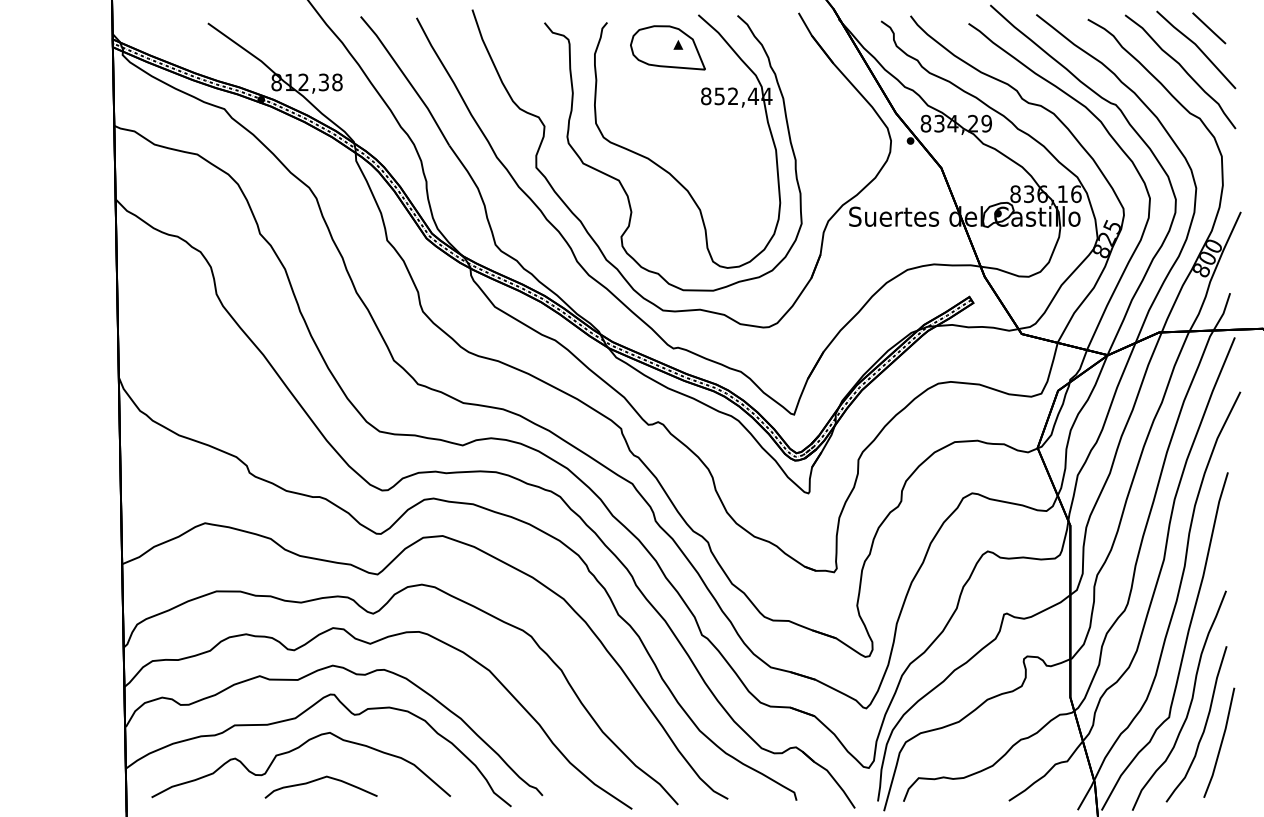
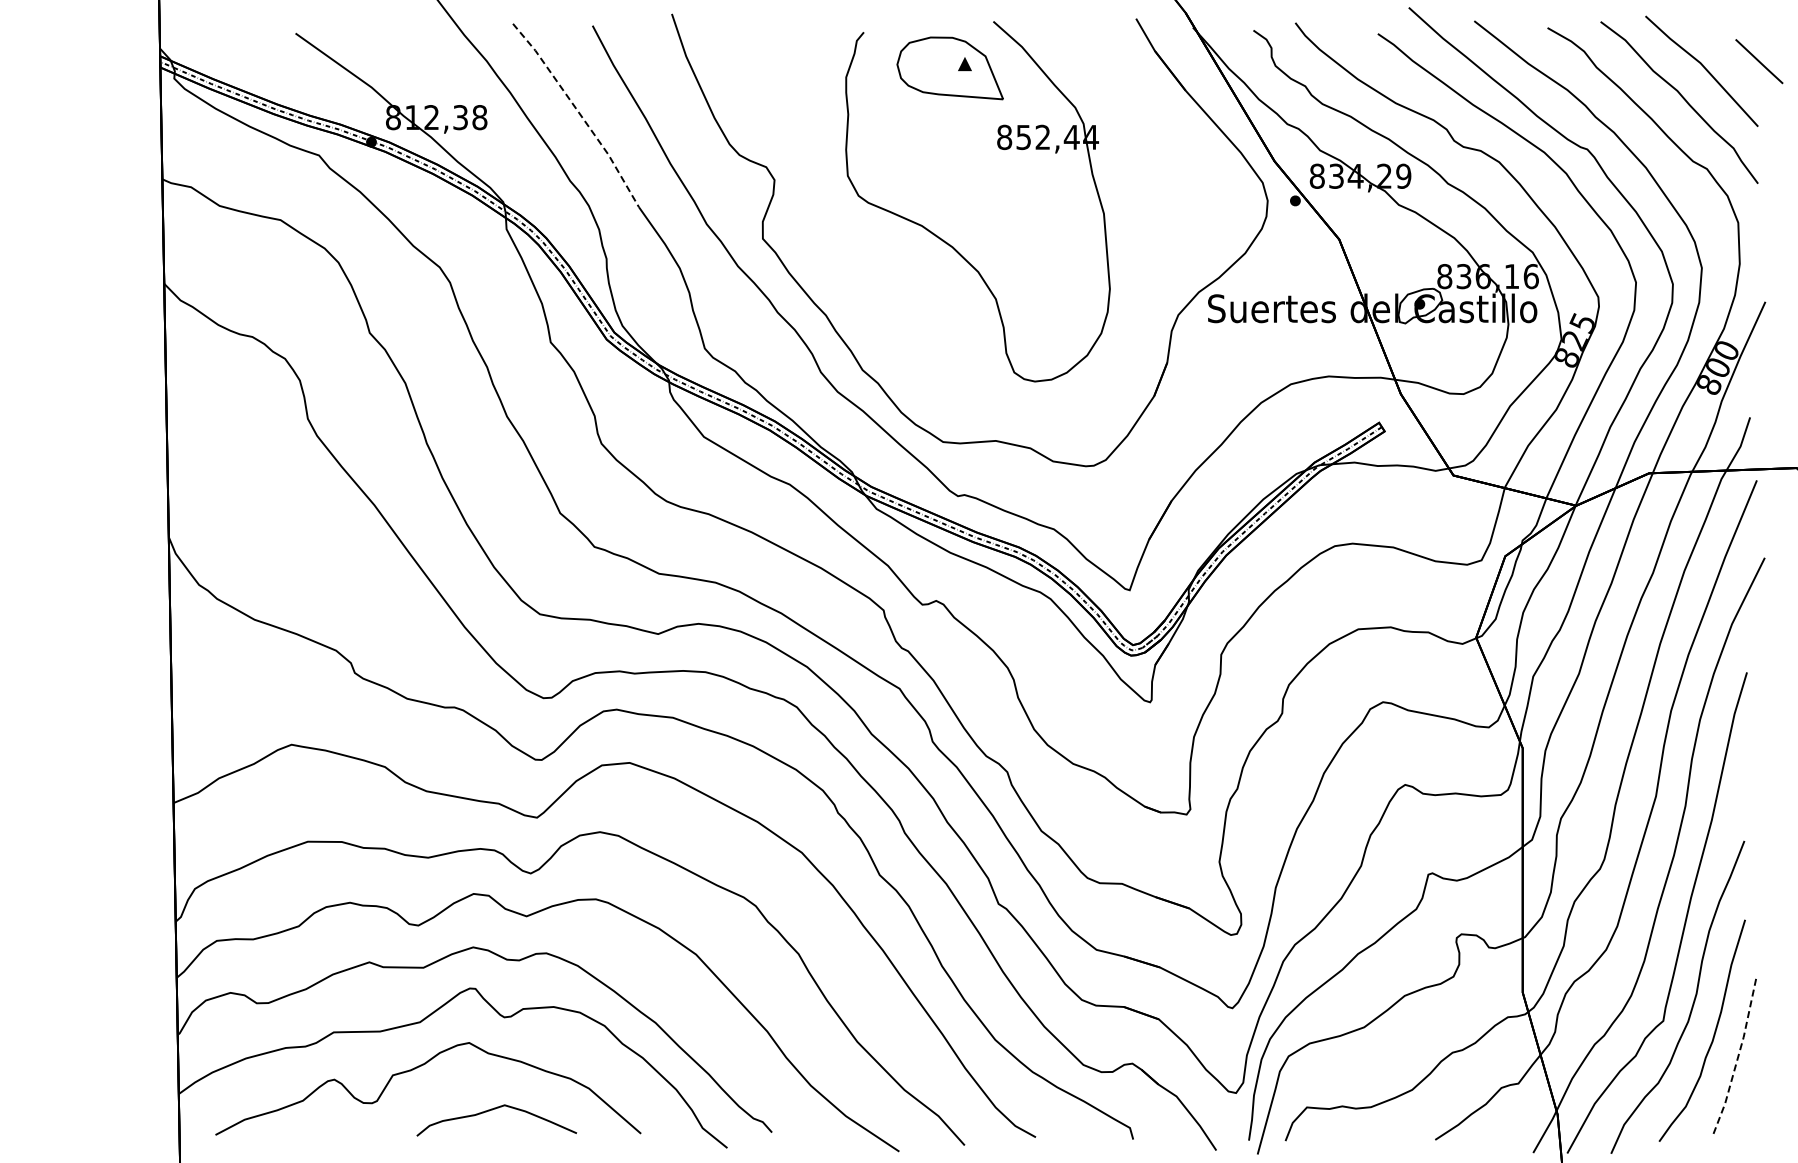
line: (1209, 28) -> (1759, 61), moved
line: (407, 79) -> (579, 113), solid -> dashed
curve: (622, 185) -> (885, 263), removed
line: (1221, 743) -> (1737, 1058), solid -> dashed
curve: (318, 780) -> (492, 1110), moved

